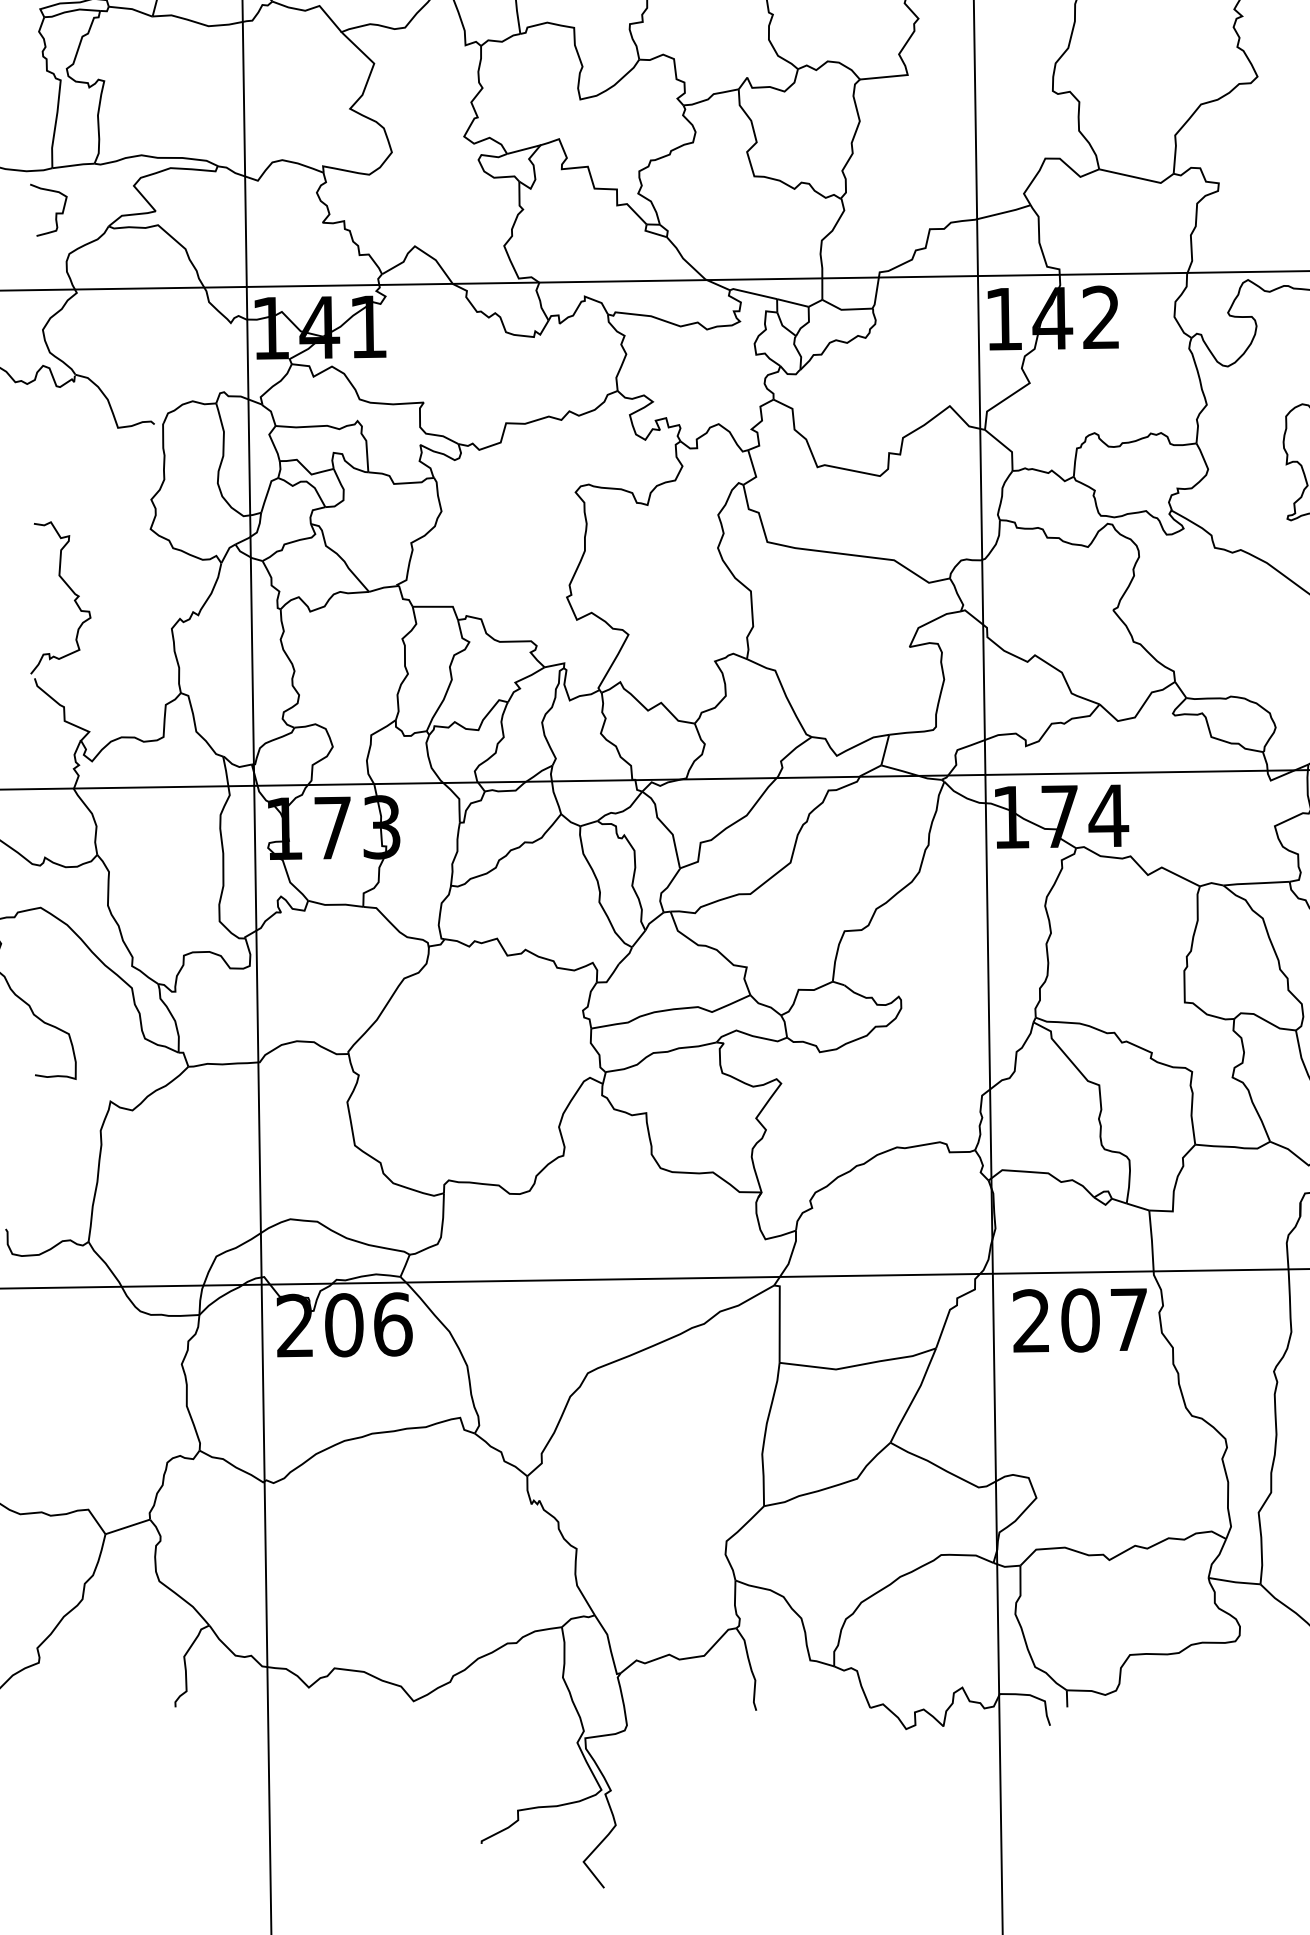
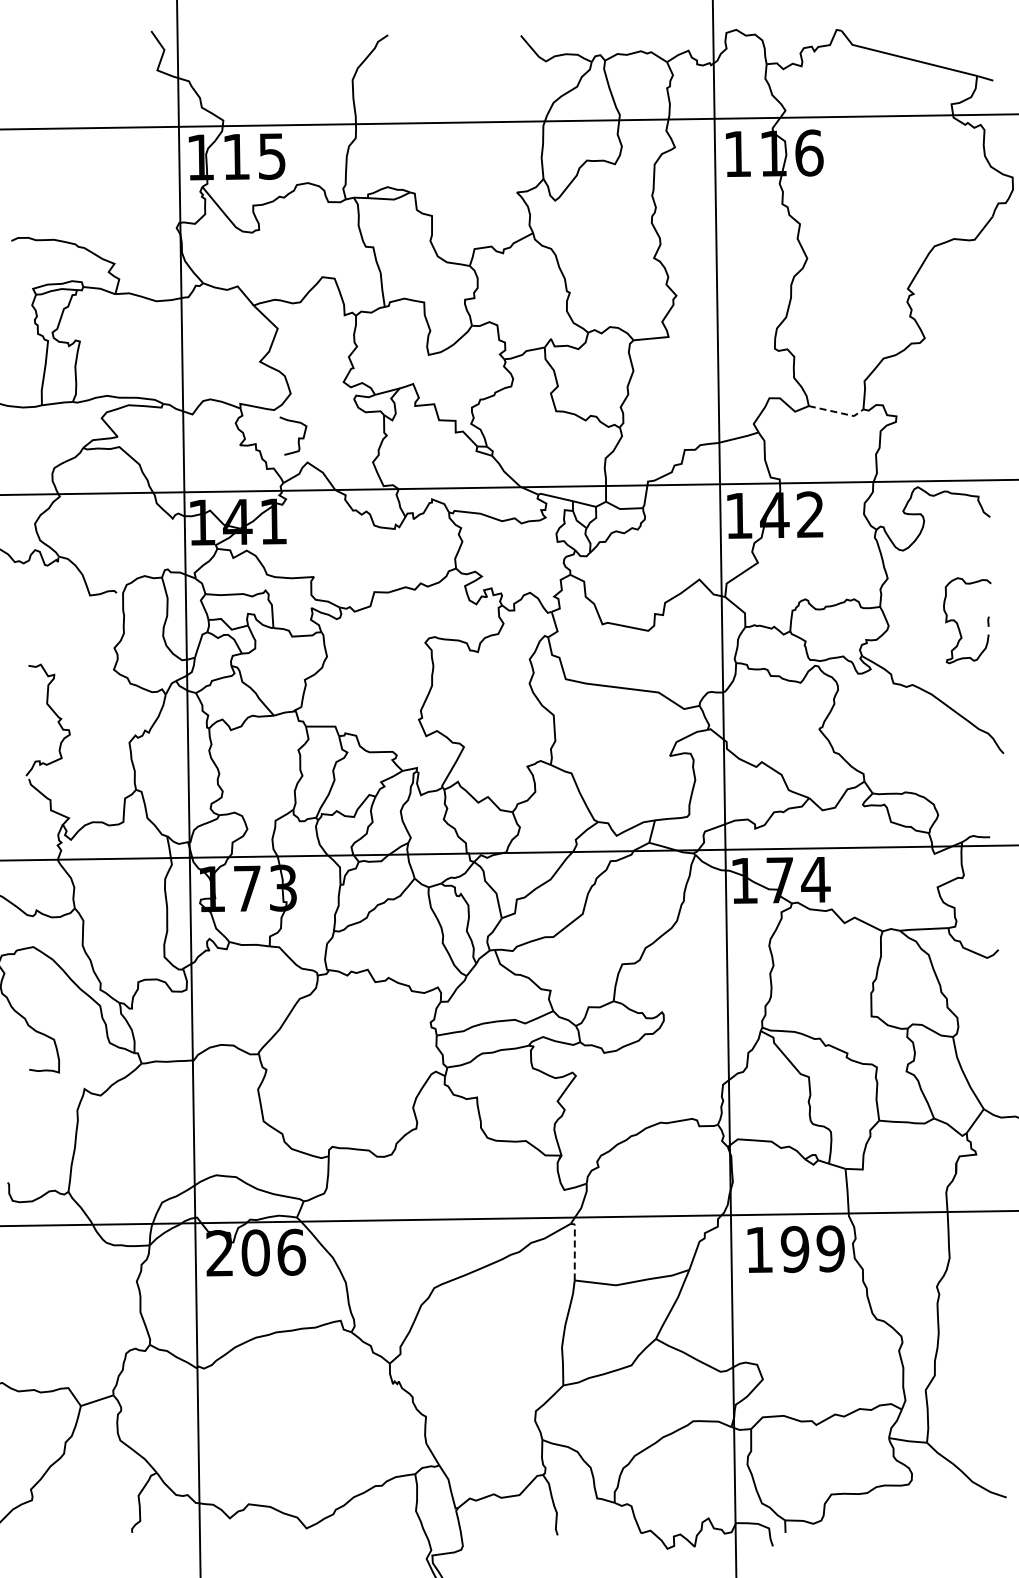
line: (1138, 178) -> (837, 412), solid -> dashed
curve: (55, 212) -> (298, 437), moved
line: (779, 1320) -> (574, 1249), solid -> dashed
text: (1079, 1320) -> (794, 1249), 207 -> 199

